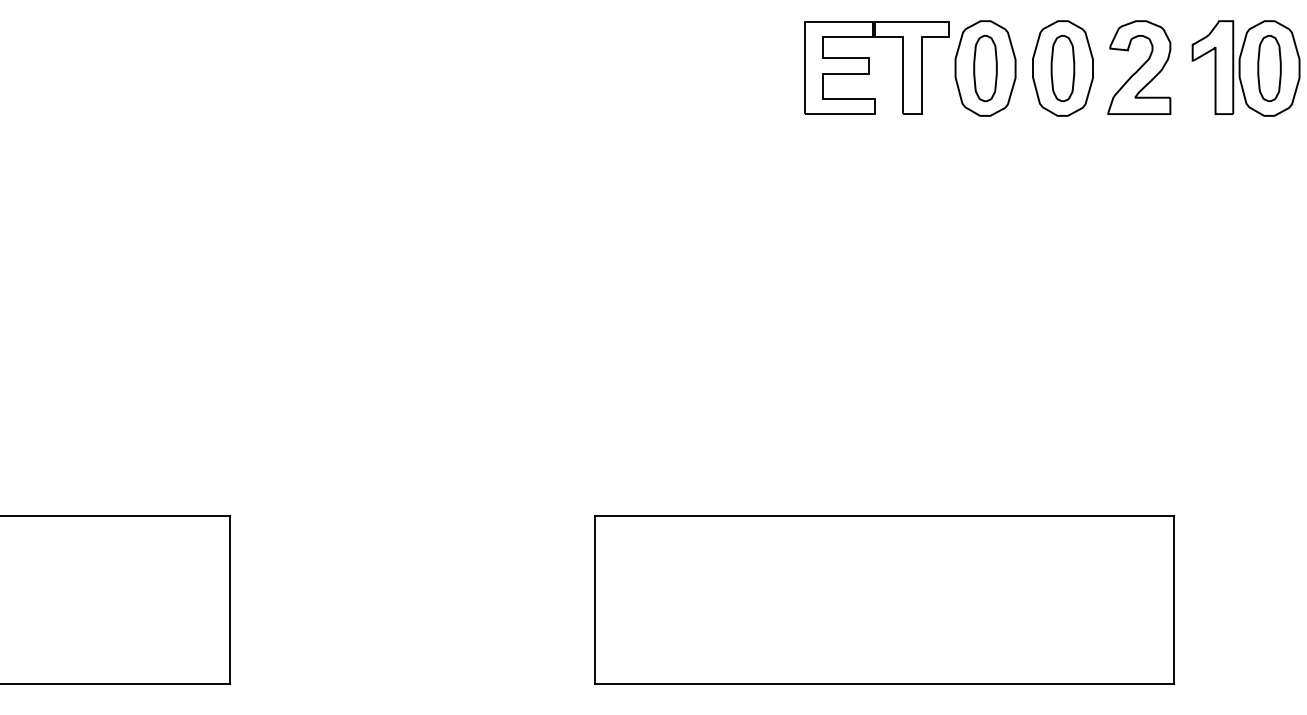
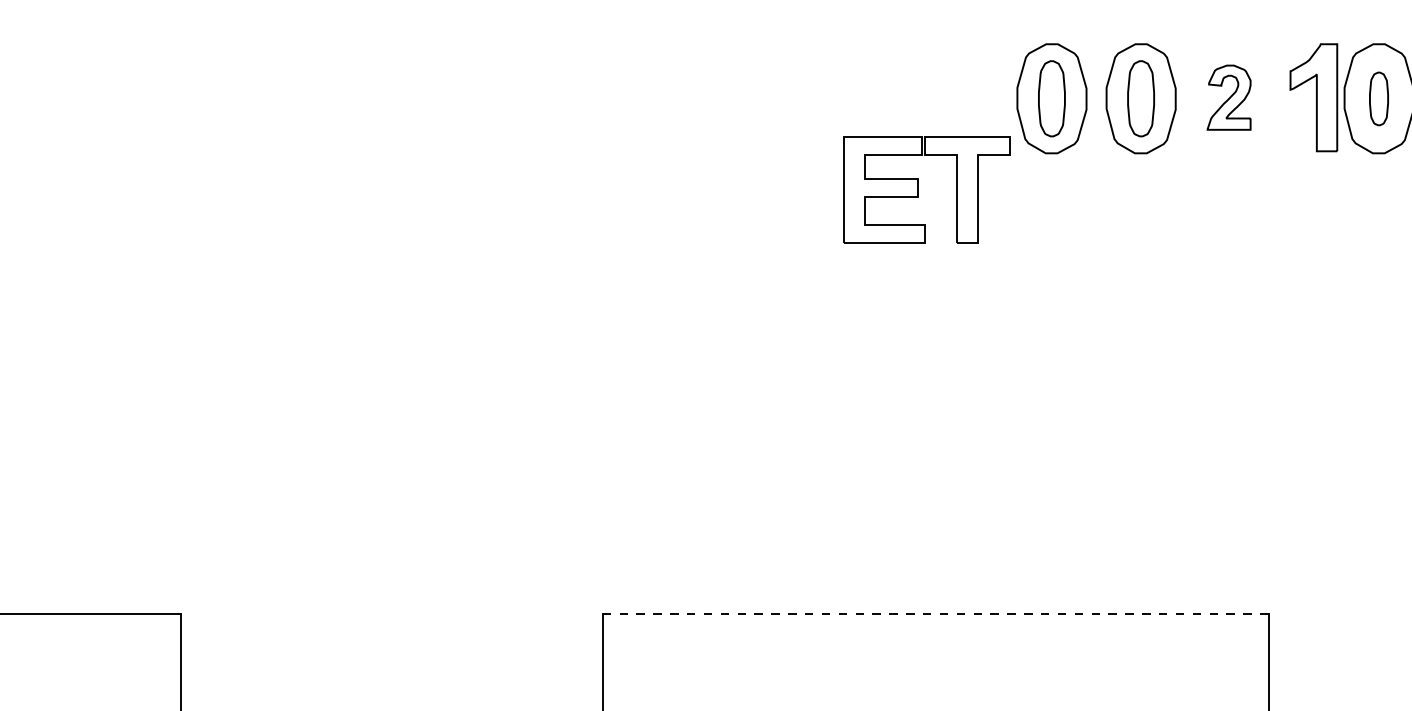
part: (869, 67) -> (918, 189), moved
part: (1139, 67) -> (1229, 97), size x0.6
part: (1269, 68) -> (1379, 98), size x0.7
line: (885, 515) -> (936, 613), solid -> dashed

